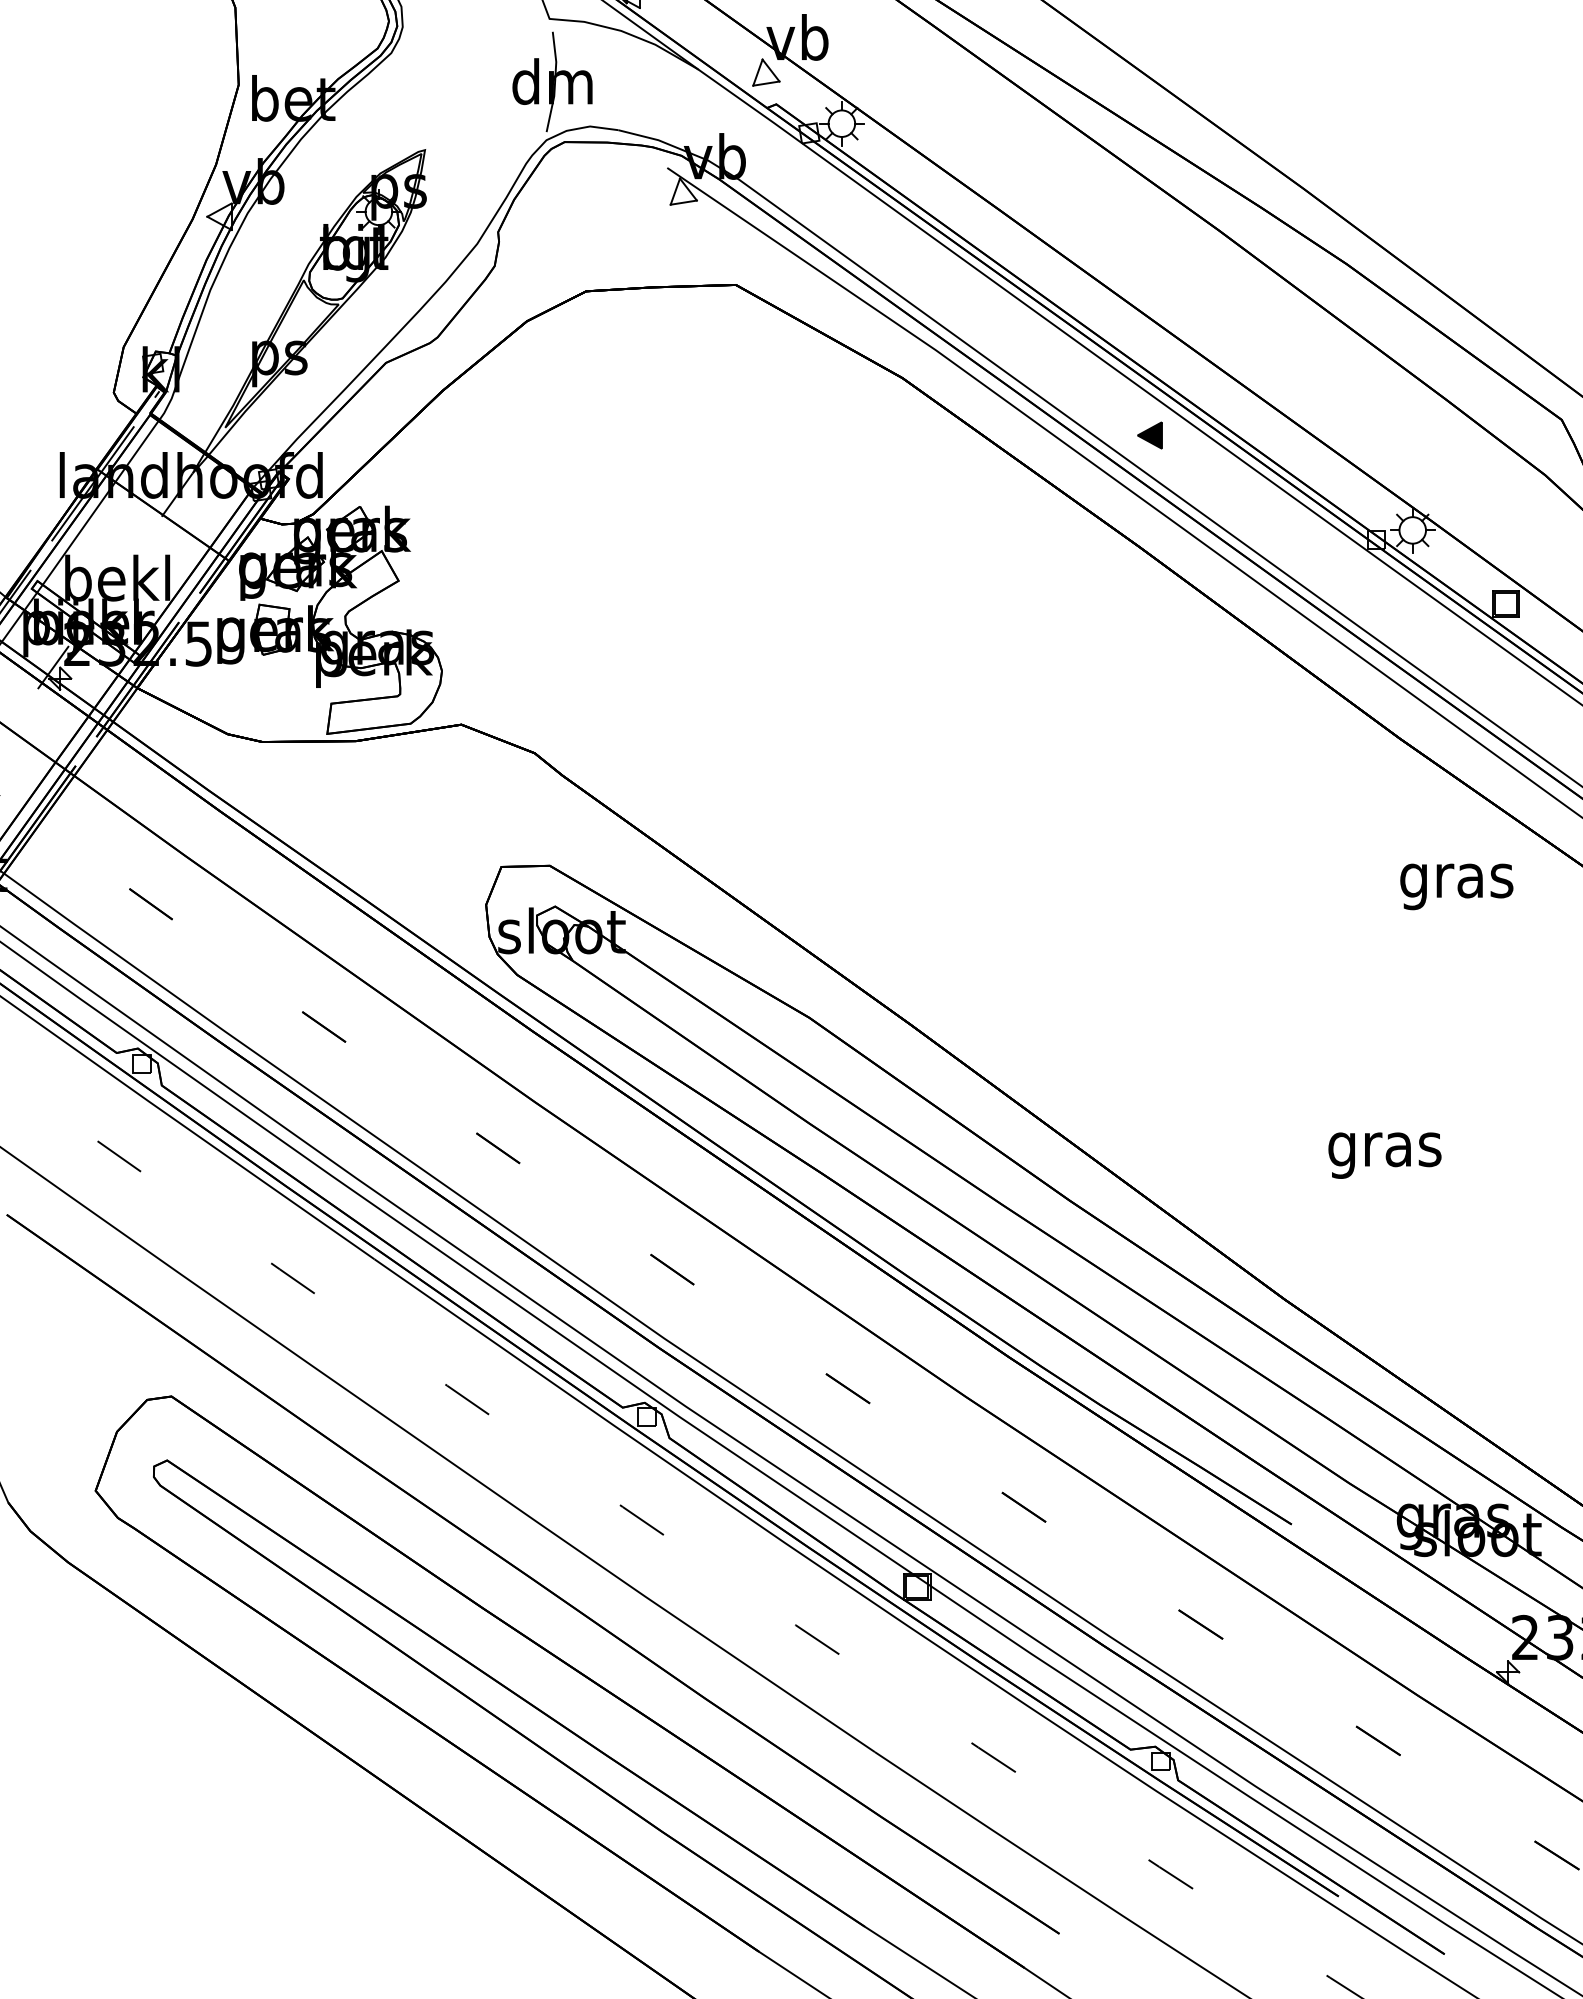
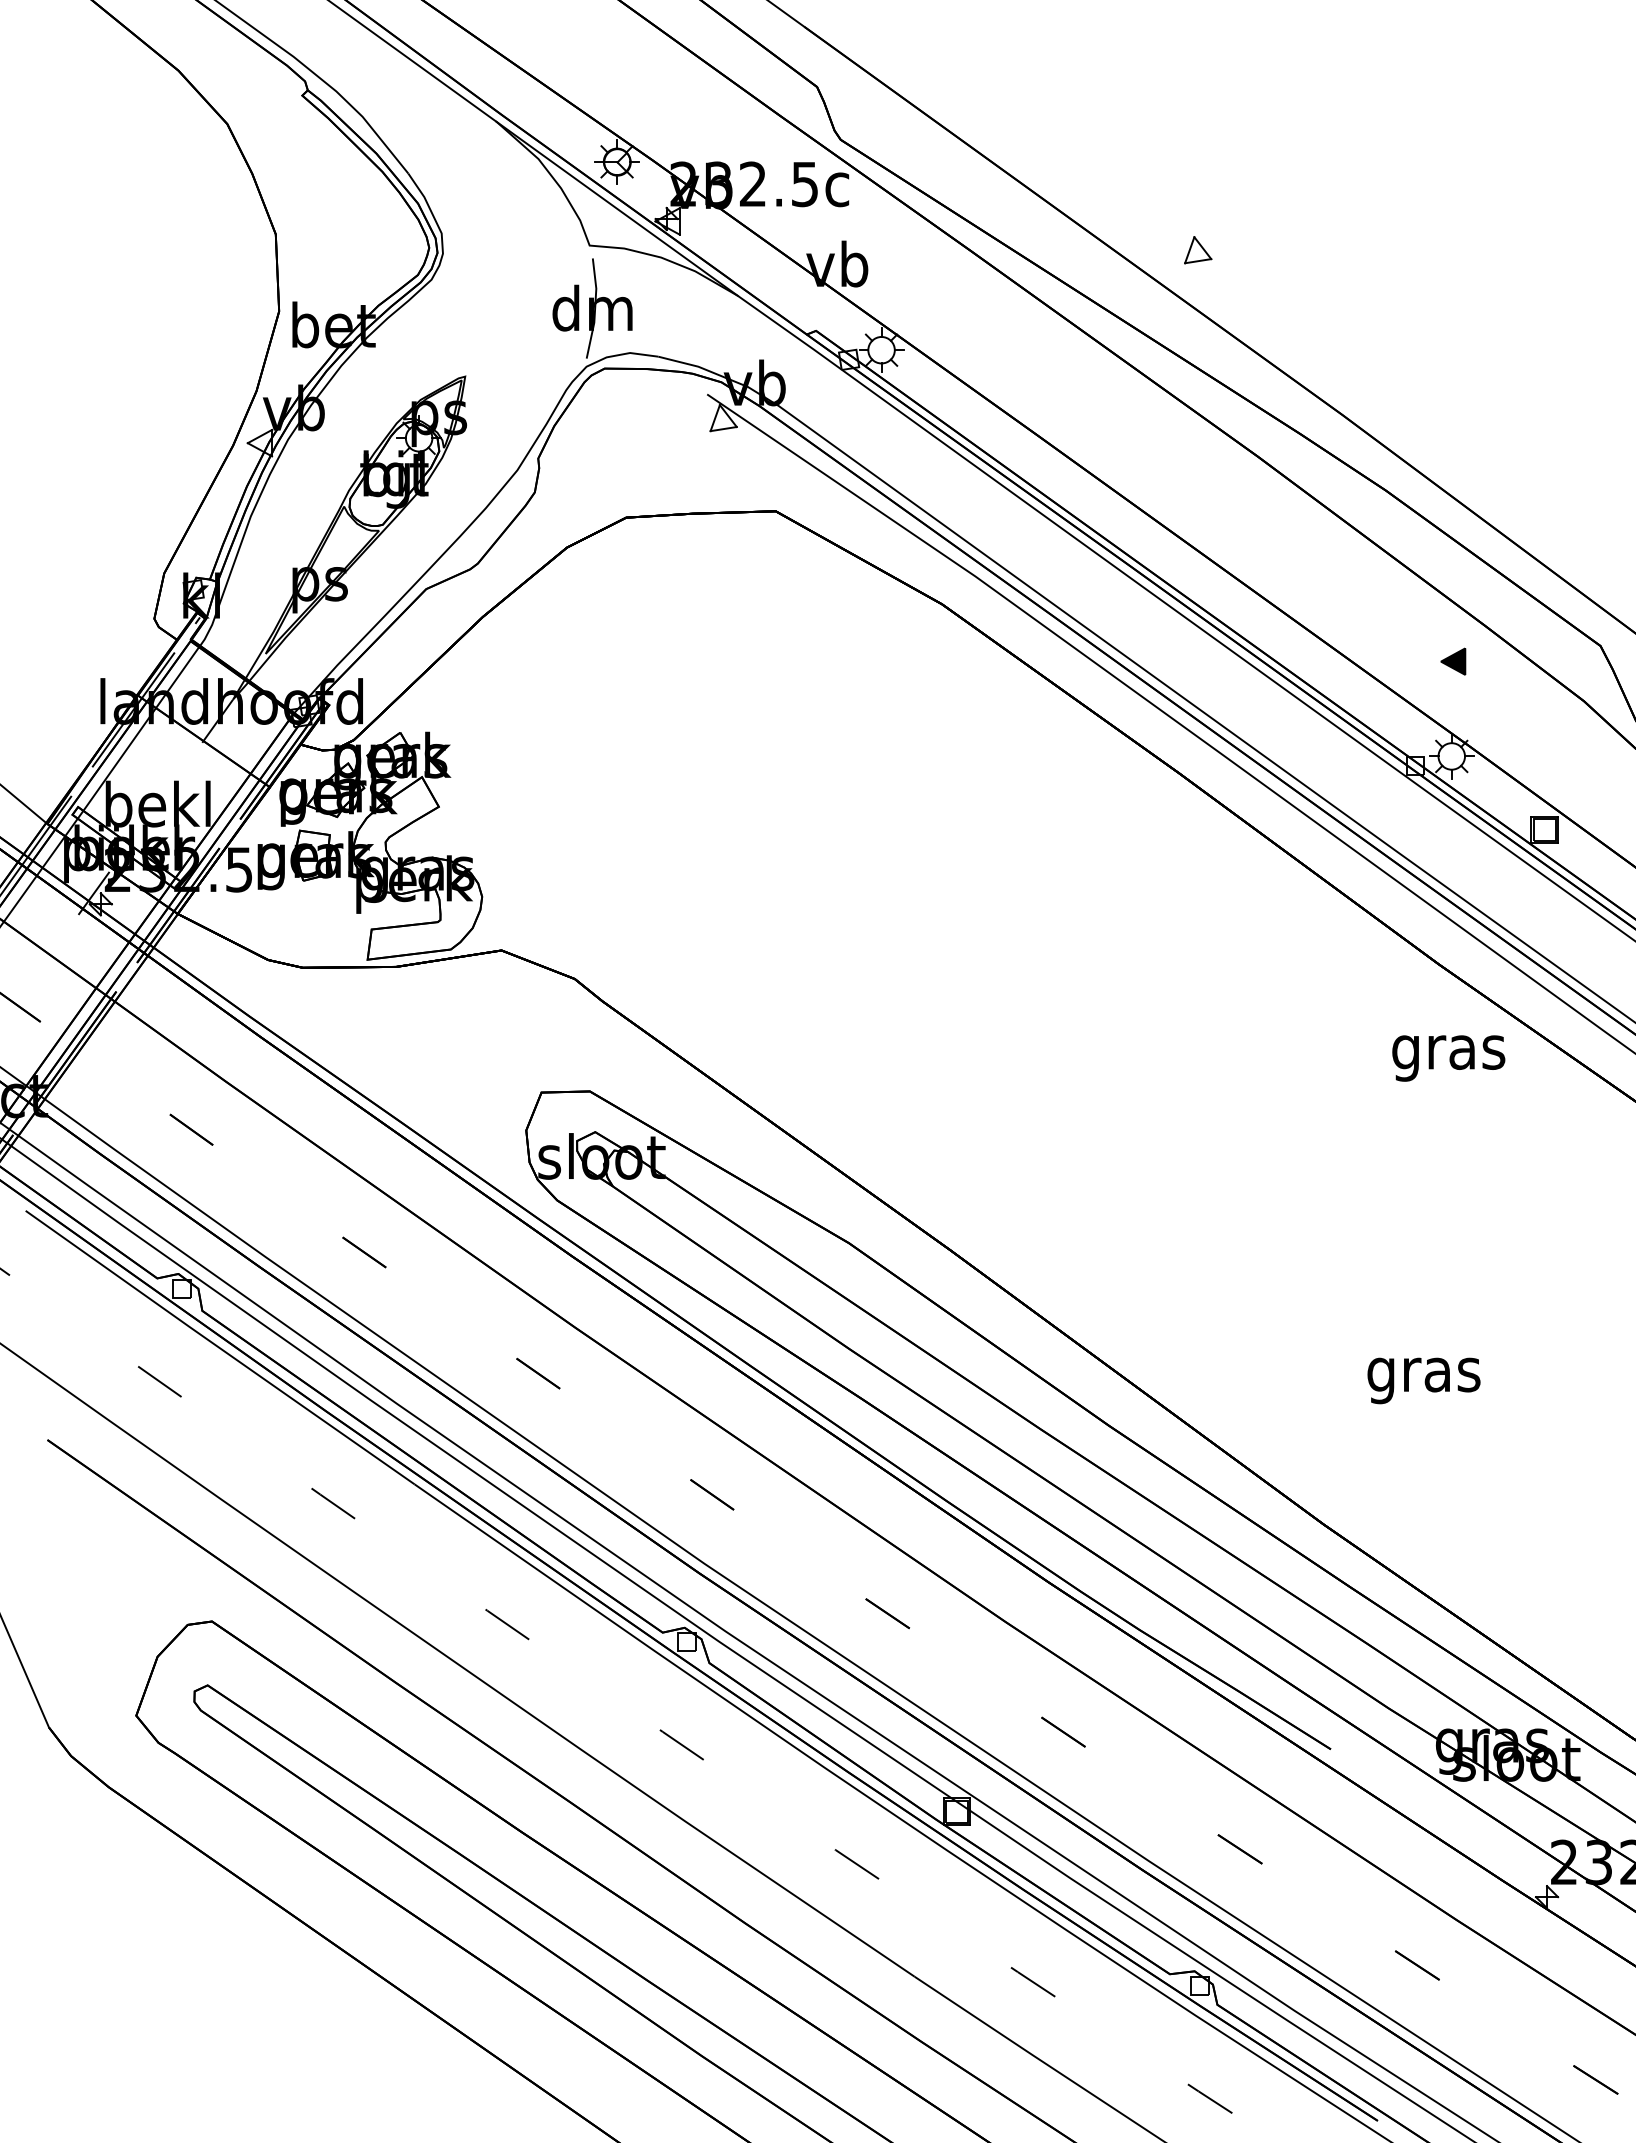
part: (766, 72) -> (1198, 250), moved
part: (1150, 435) -> (1453, 661), moved
text: (1456, 886) -> (1448, 1058), moved

